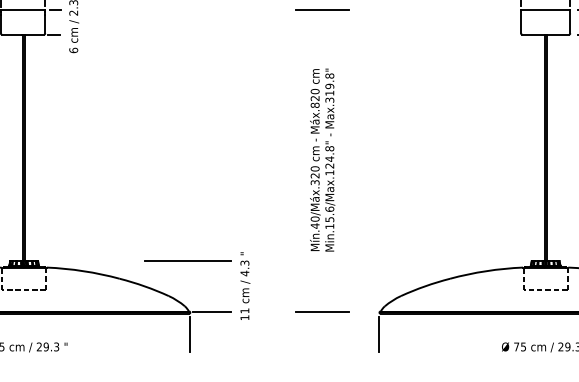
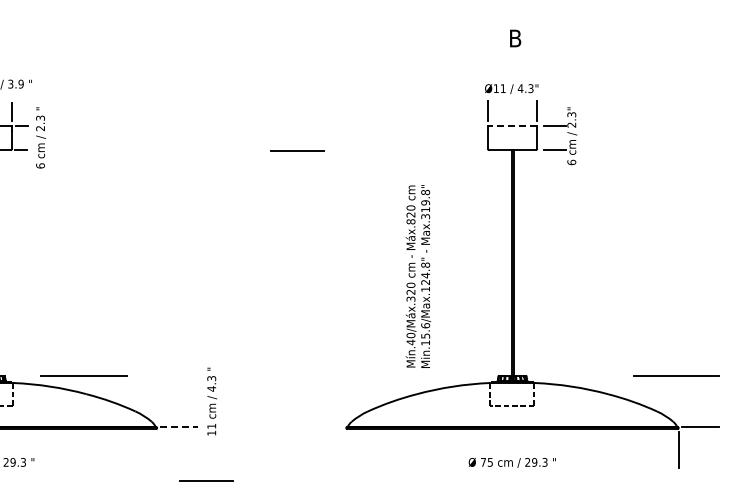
line: (322, 10) -> (297, 150), moved
line: (545, 10) -> (512, 125), solid -> dashed
text: (321, 160) -> (417, 276), moved
line: (187, 260) -> (83, 375), moved
line: (211, 311) -> (178, 426), solid -> dashed
line: (322, 311) -> (206, 480), moved
line: (190, 334) -> (157, 449), removed
line: (379, 334) -> (346, 449), removed

